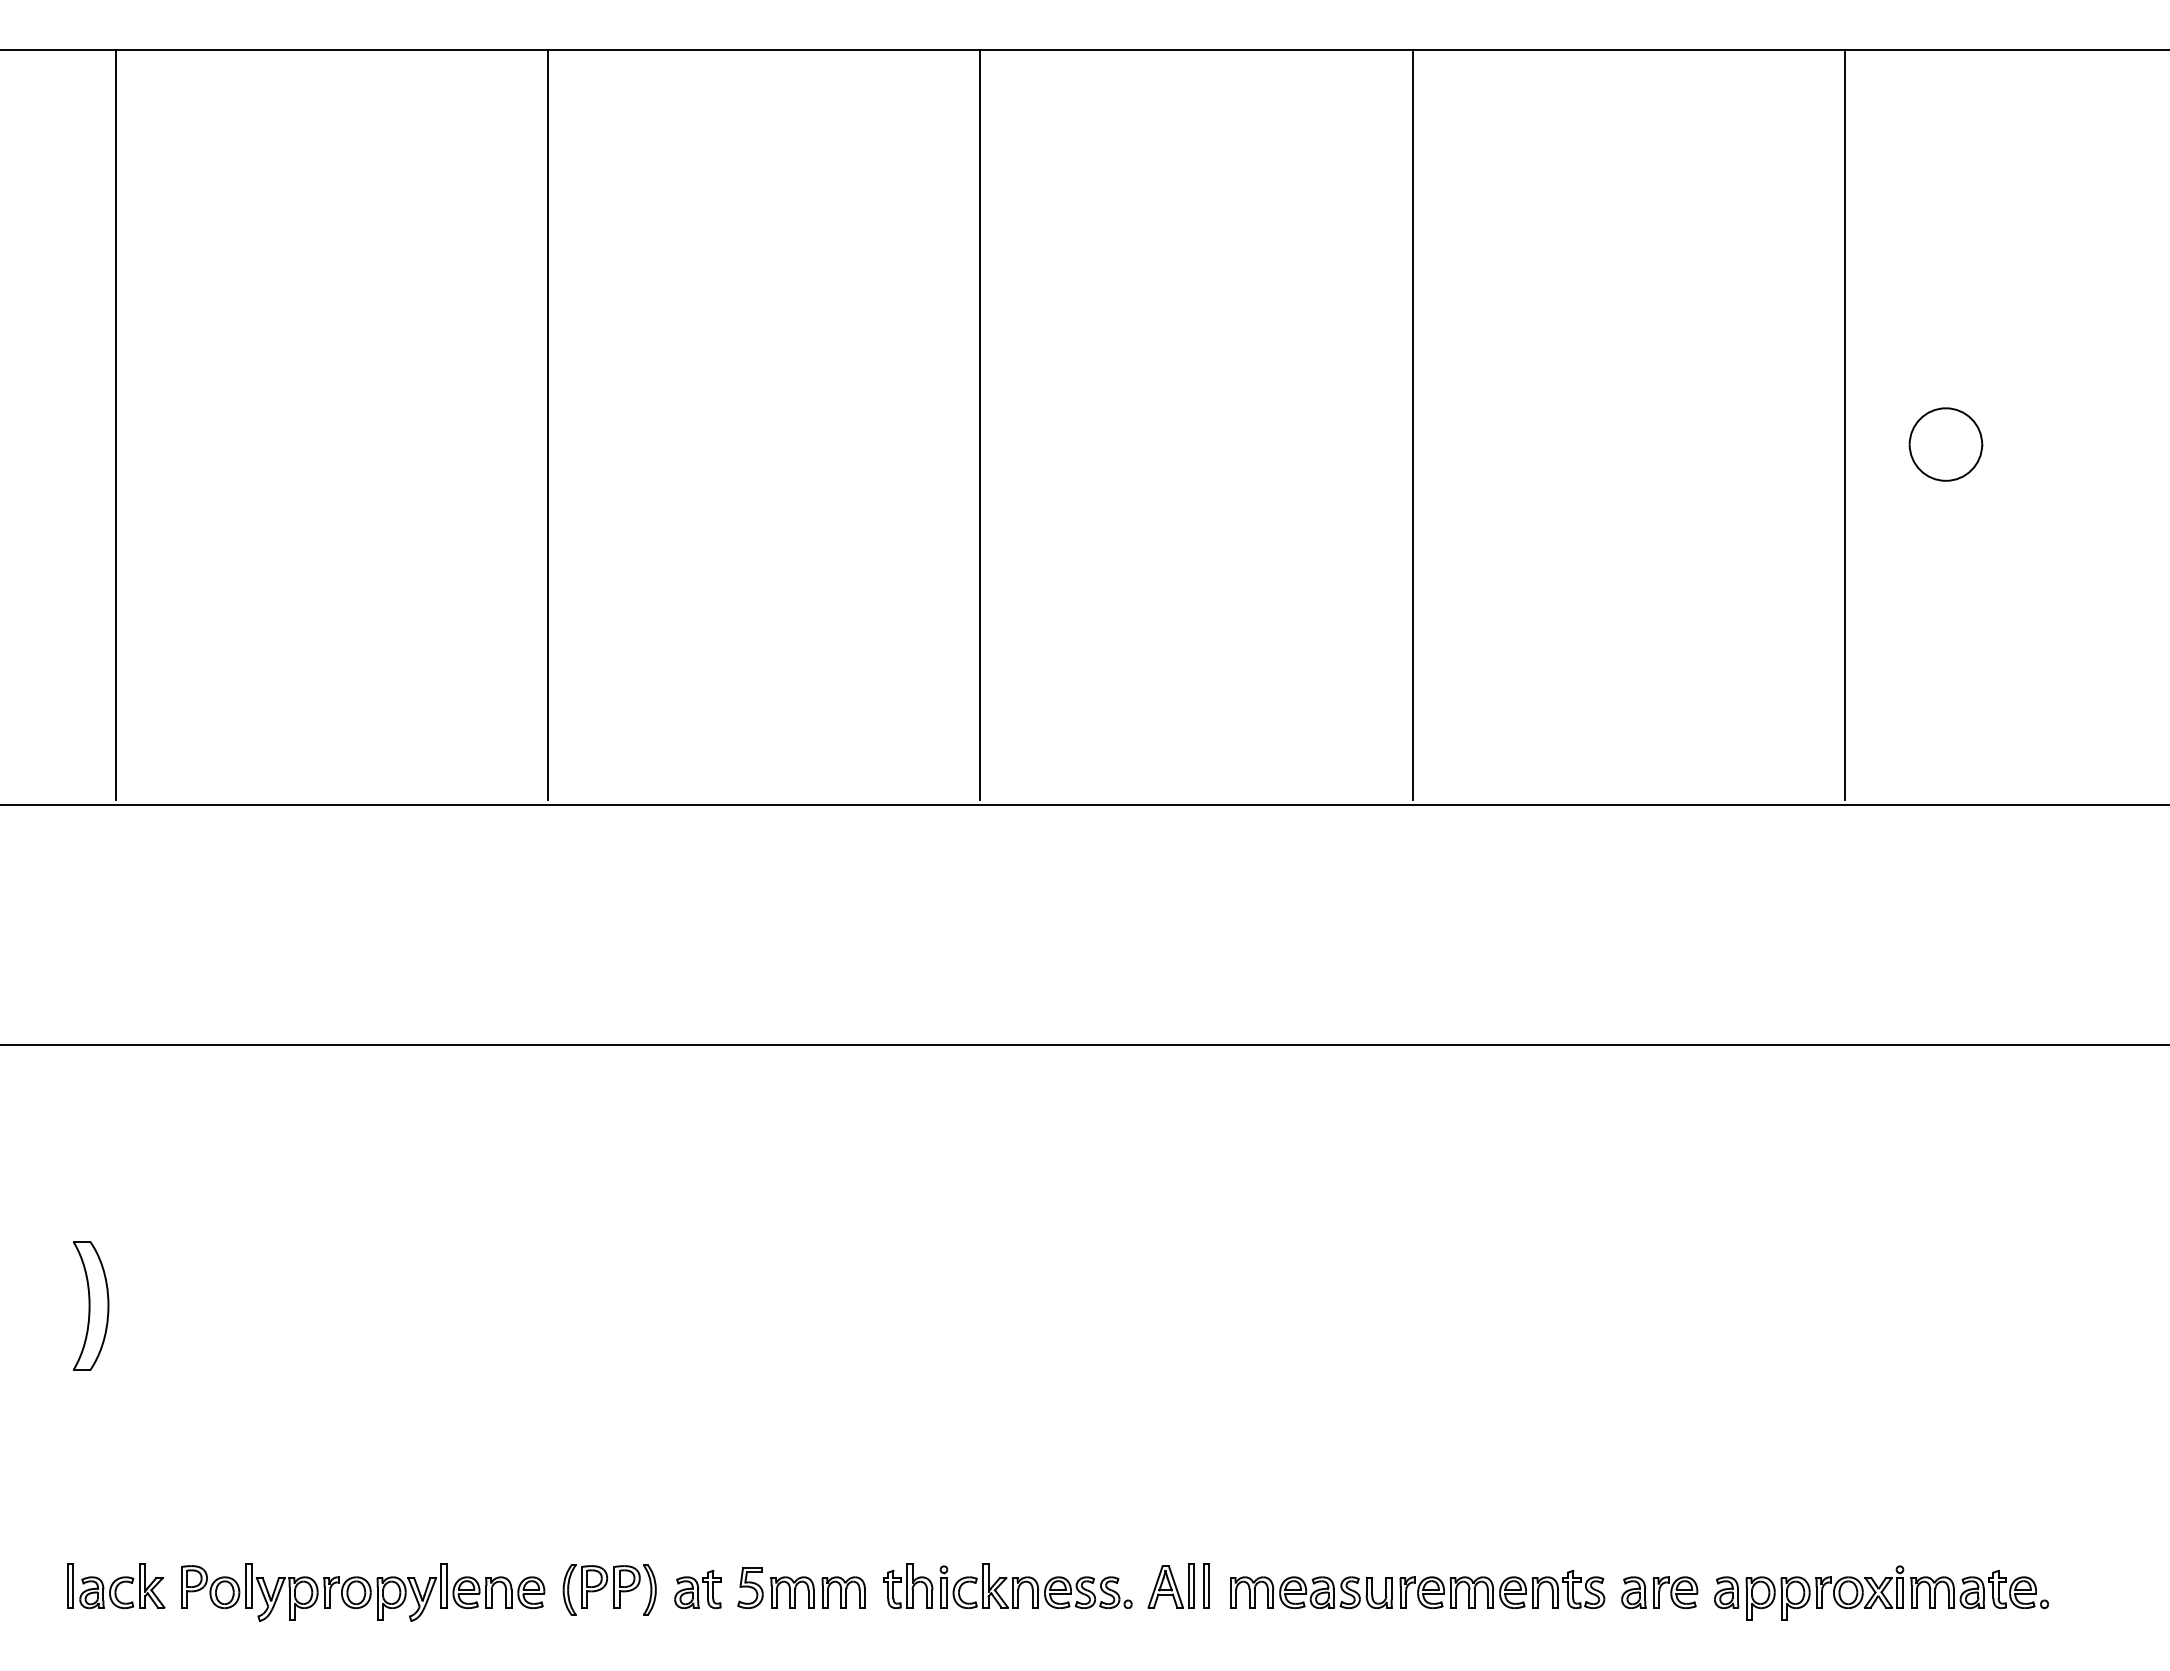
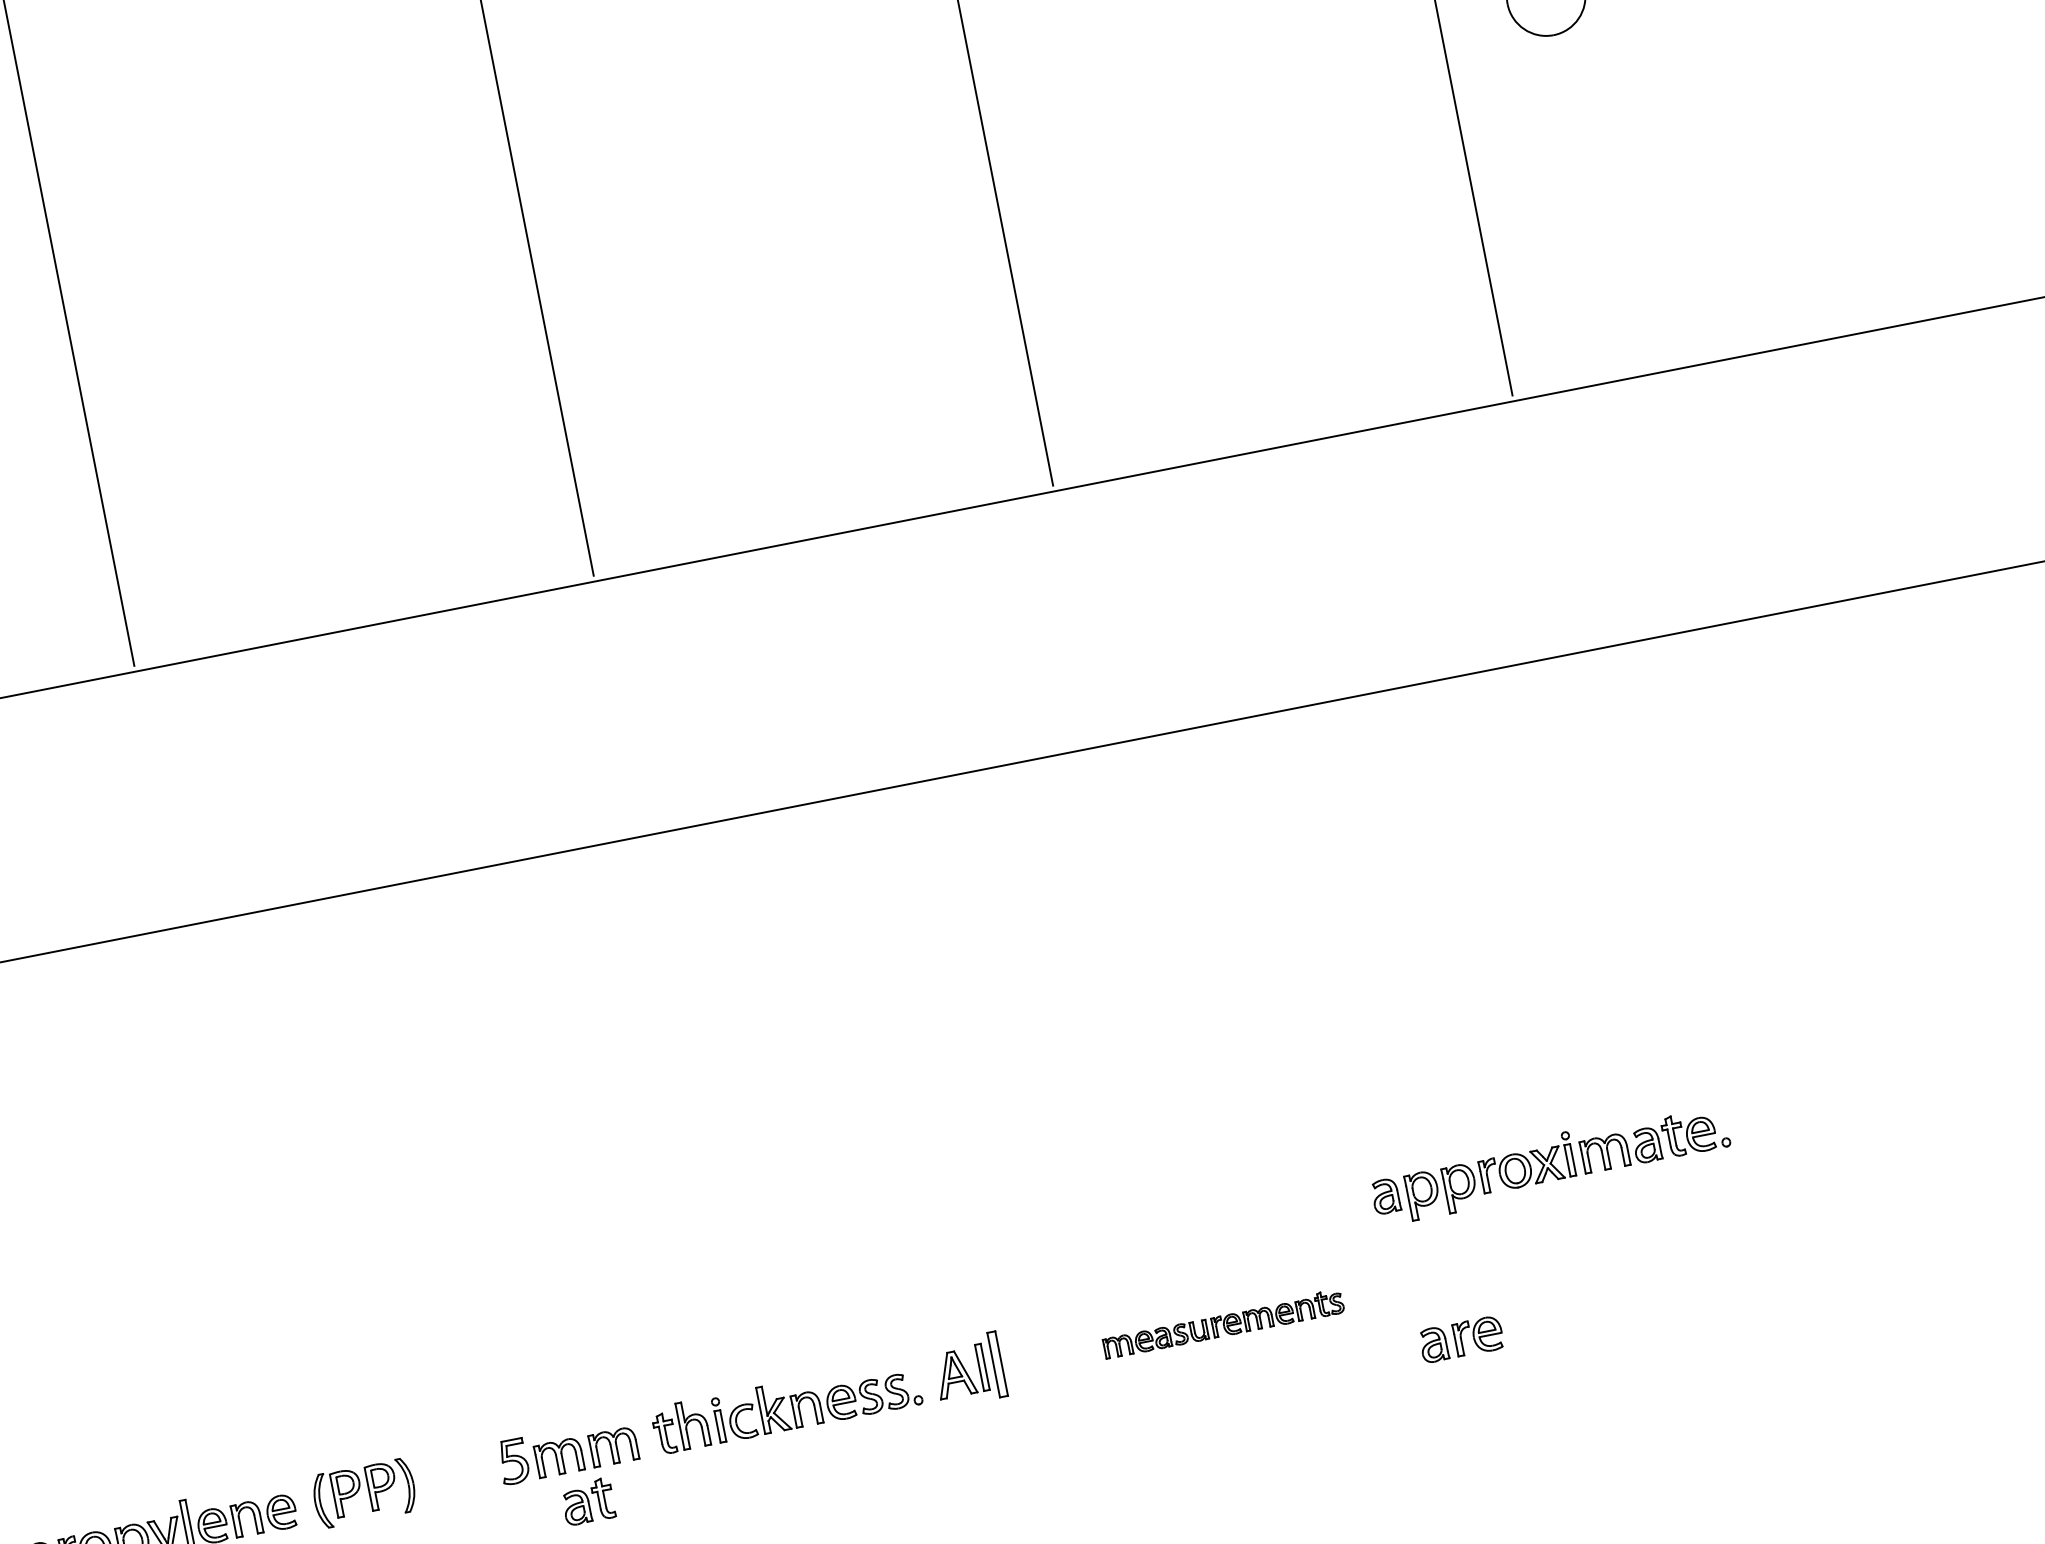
part: (1206, 1585) -> (997, 1363), size x1.4
part: (697, 1588) -> (587, 1500), moved
part: (1417, 1588) -> (1222, 1323), size x0.6
part: (1659, 1592) -> (1461, 1339), moved
part: (1881, 1592) -> (1550, 1163), moved

